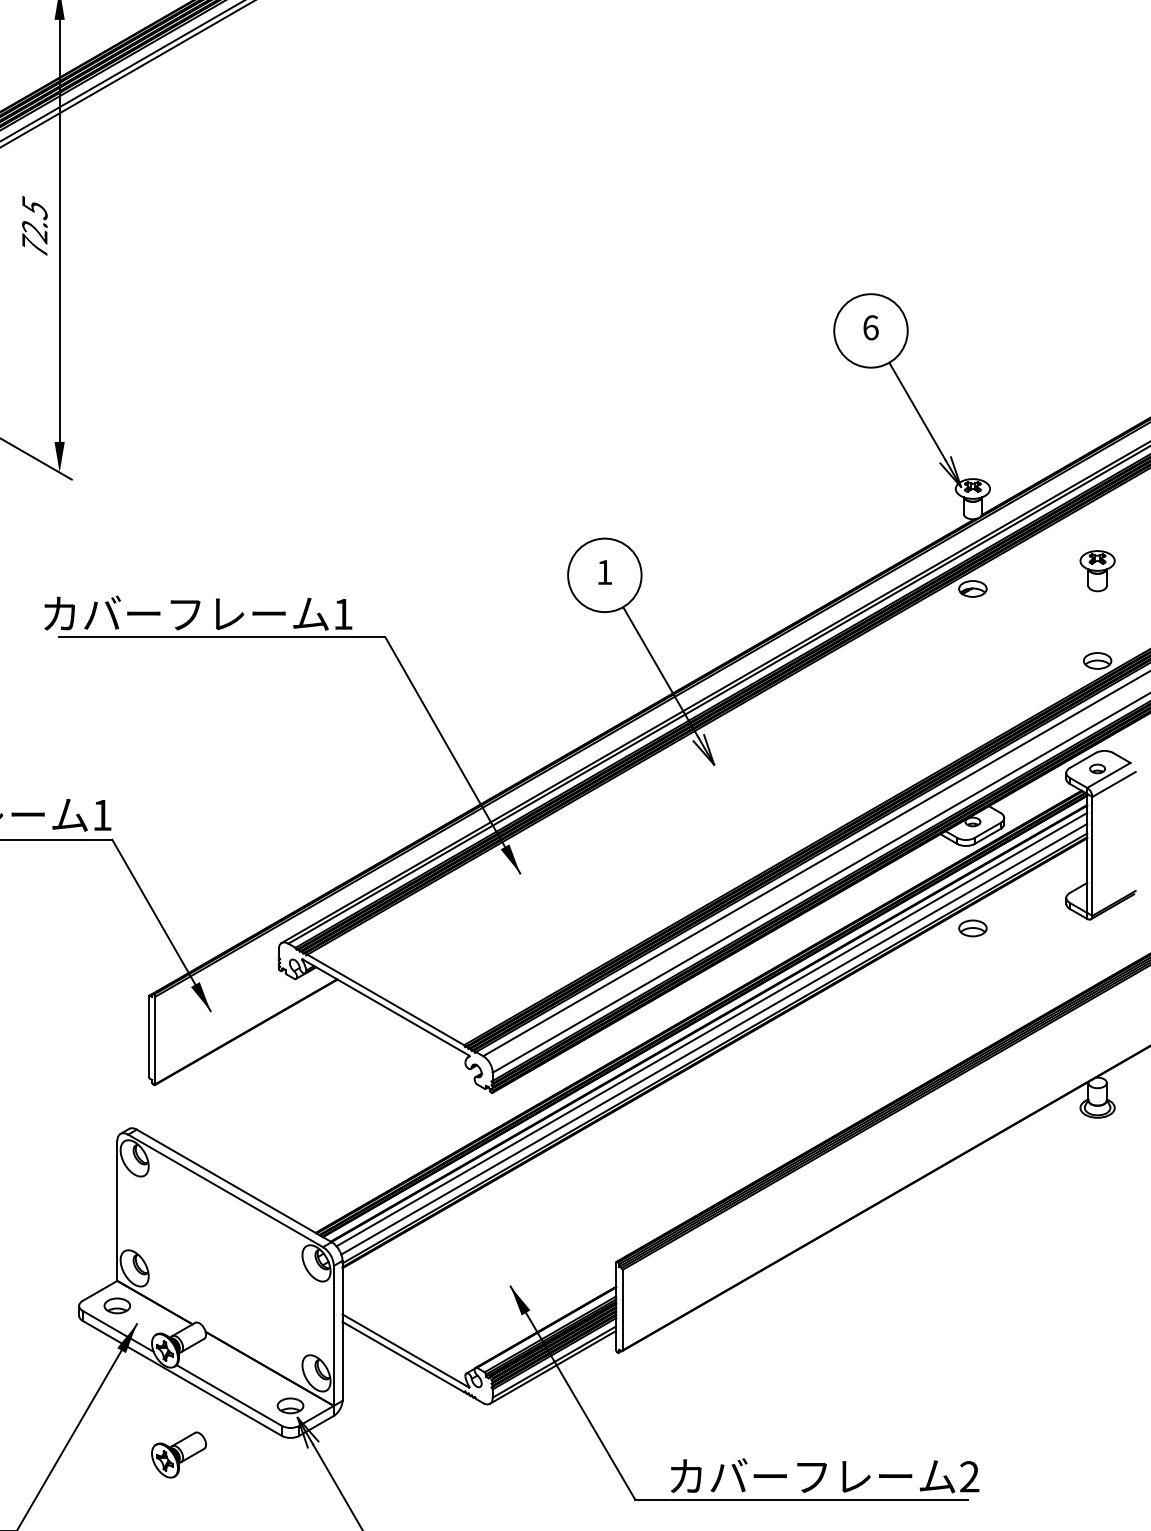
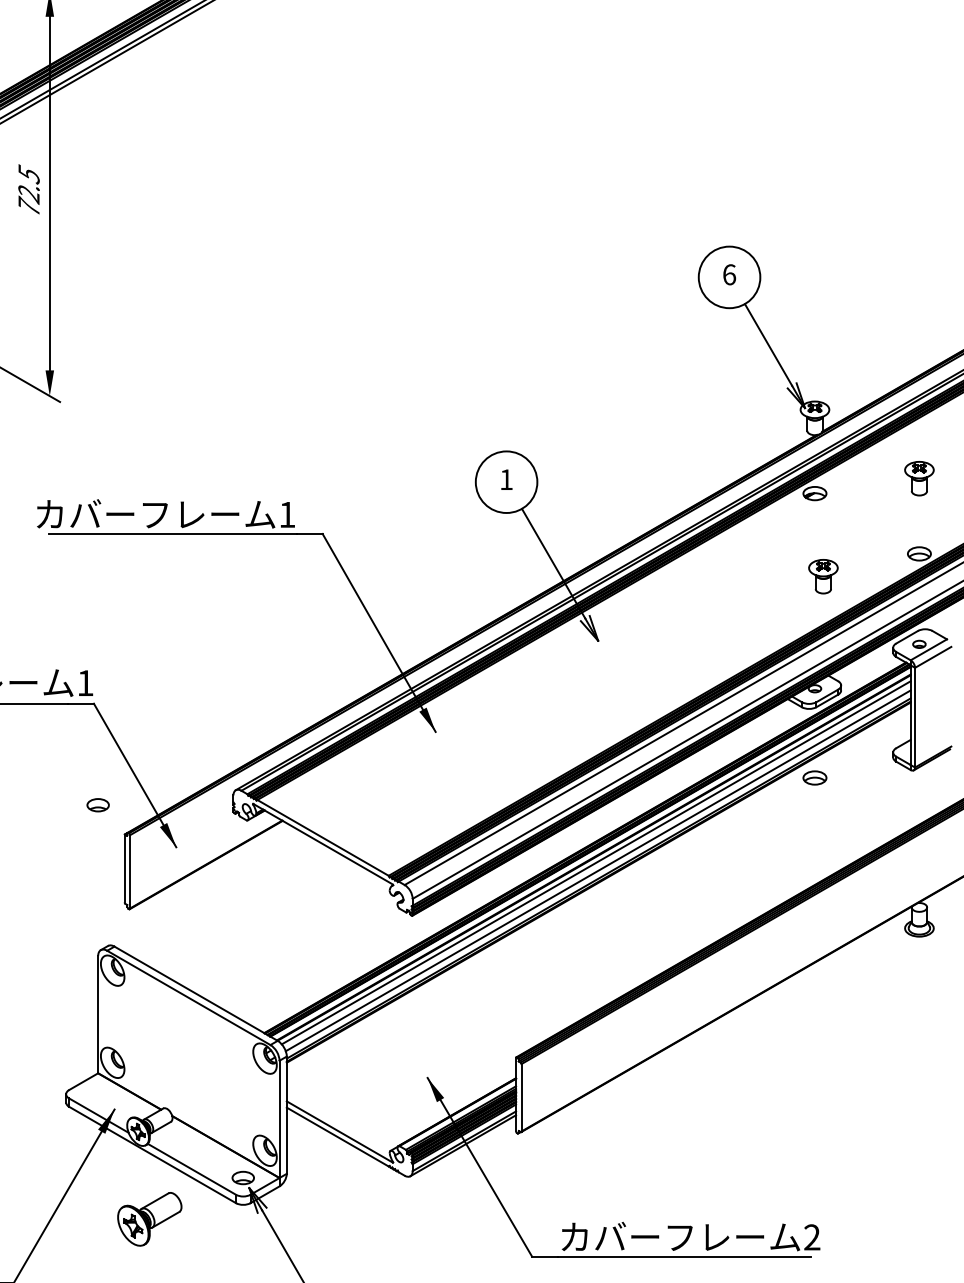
part: (983, 687) -> (823, 576), added
part: (116, 1306) -> (97, 805), moved
part: (178, 1454) -> (149, 1218), size x1.4

